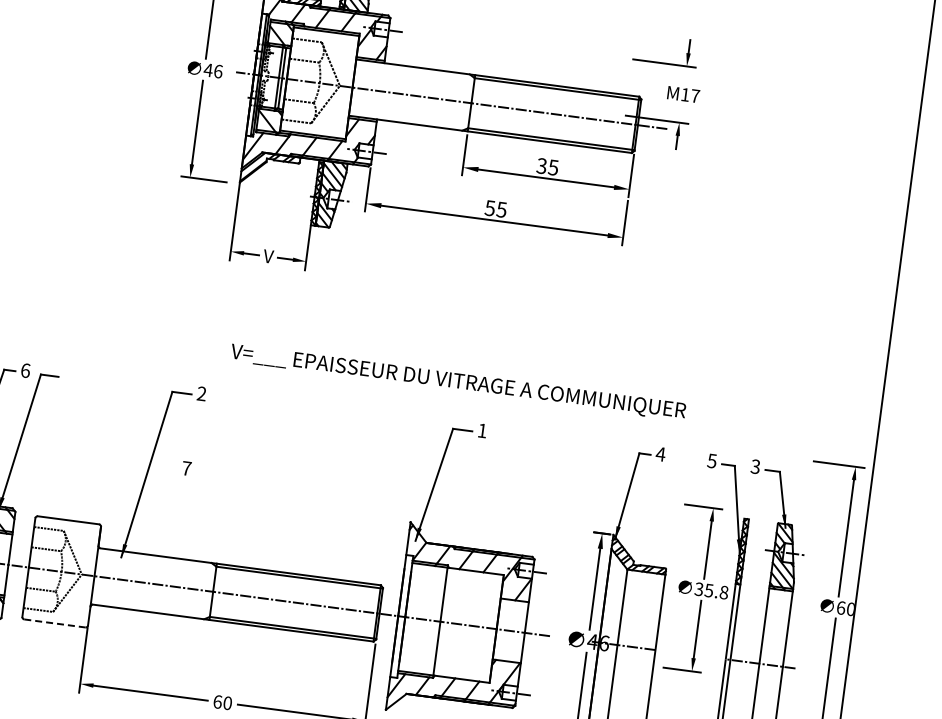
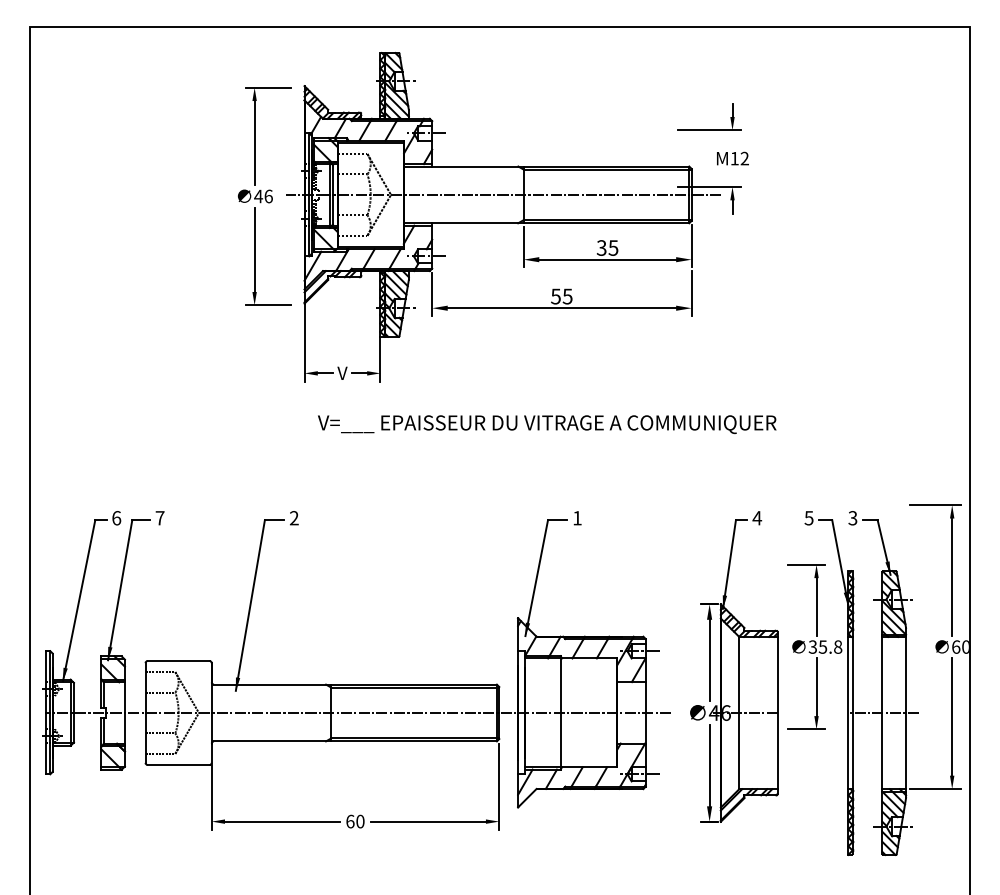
text: (695, 95) -> (744, 158), M17 -> M12
text: (458, 382) -> (547, 424), moved
text: (186, 468) -> (159, 518), moved
line: (54, 623) -> (178, 765), dashed -> solid

